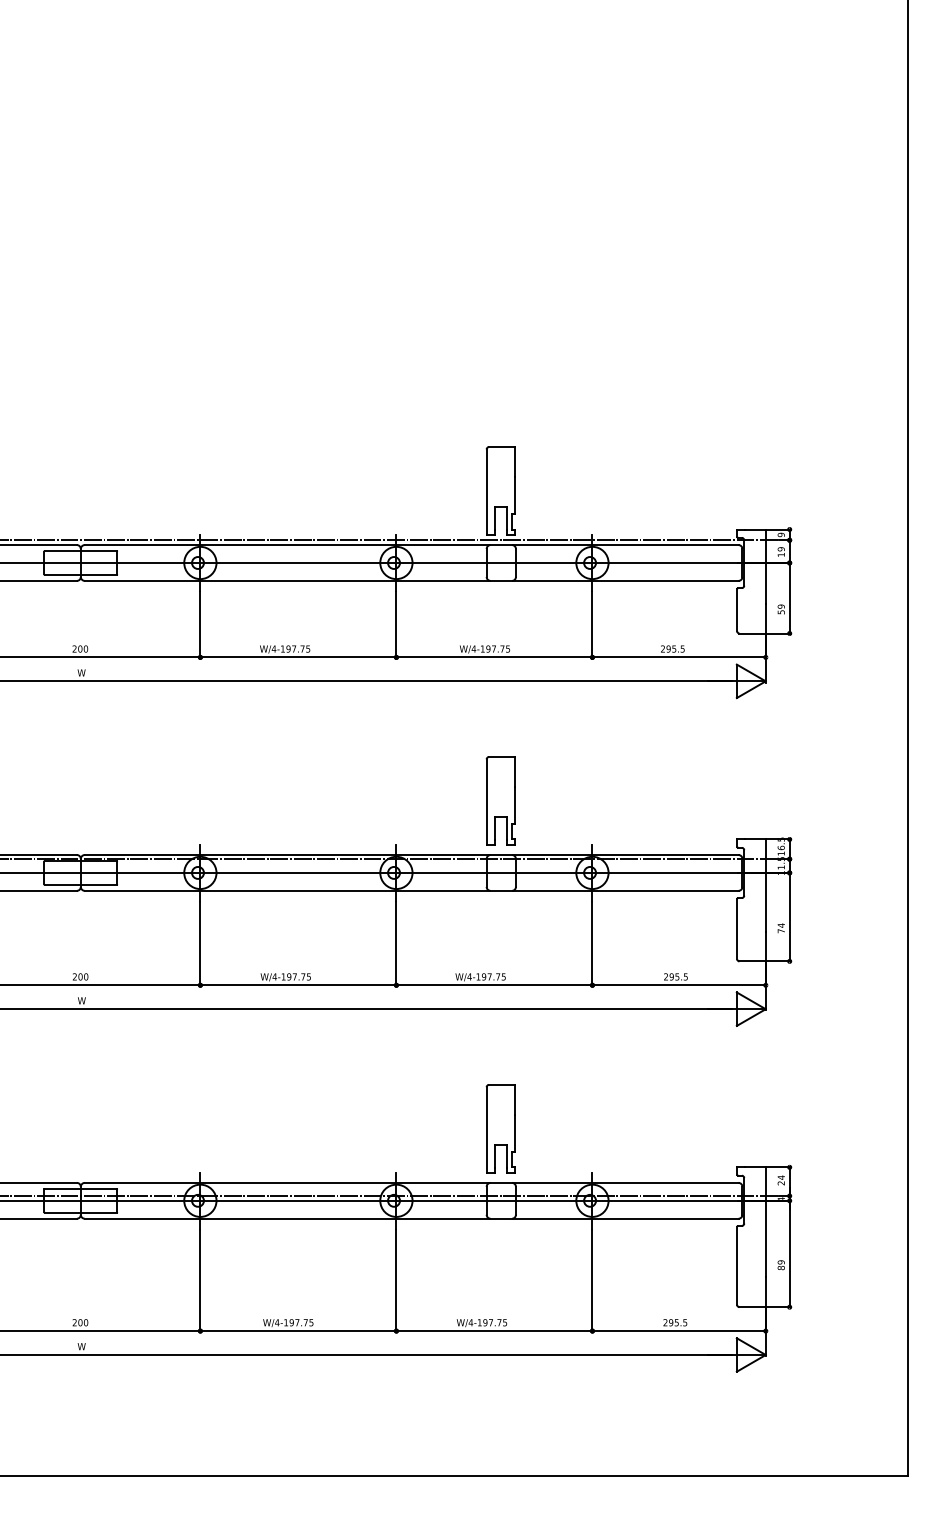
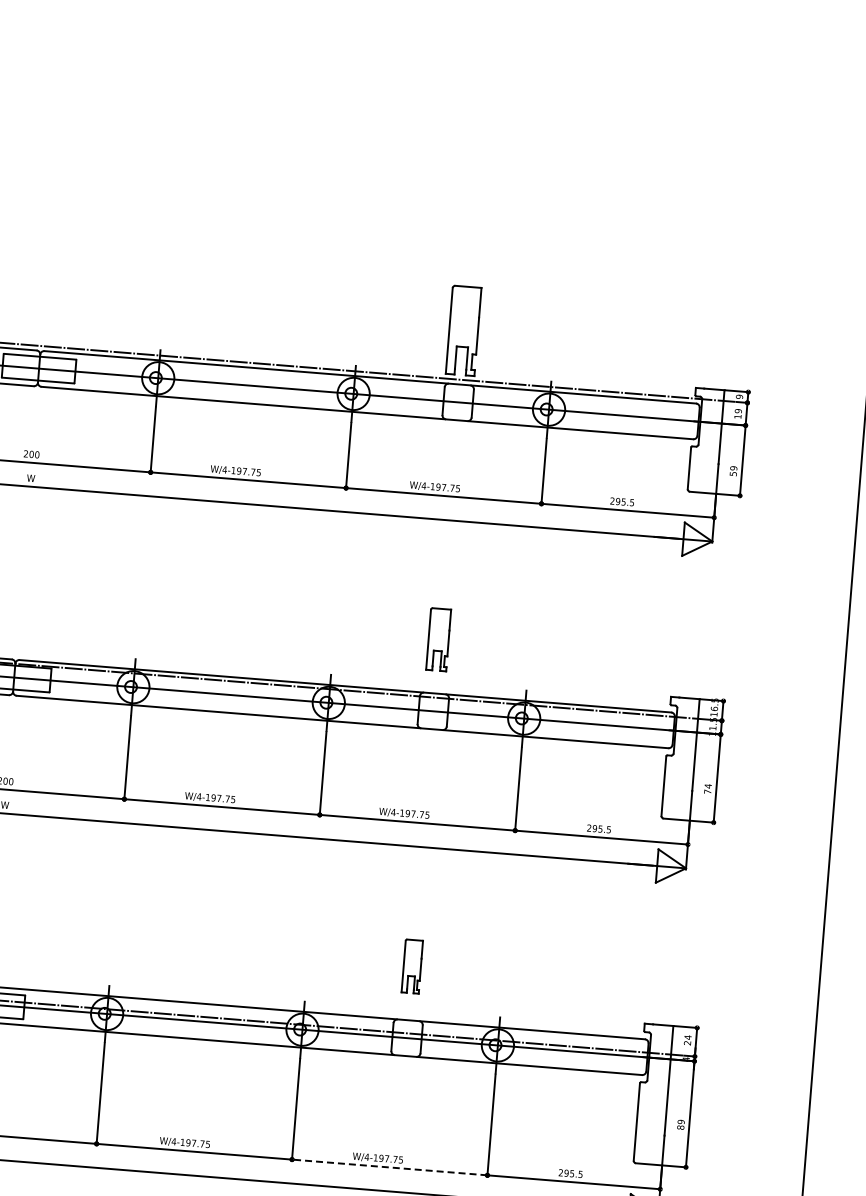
part: (500, 800) -> (438, 639), size x0.7
part: (500, 1128) -> (412, 966), size x0.6
line: (493, 1331) -> (388, 1167), solid -> dashed

